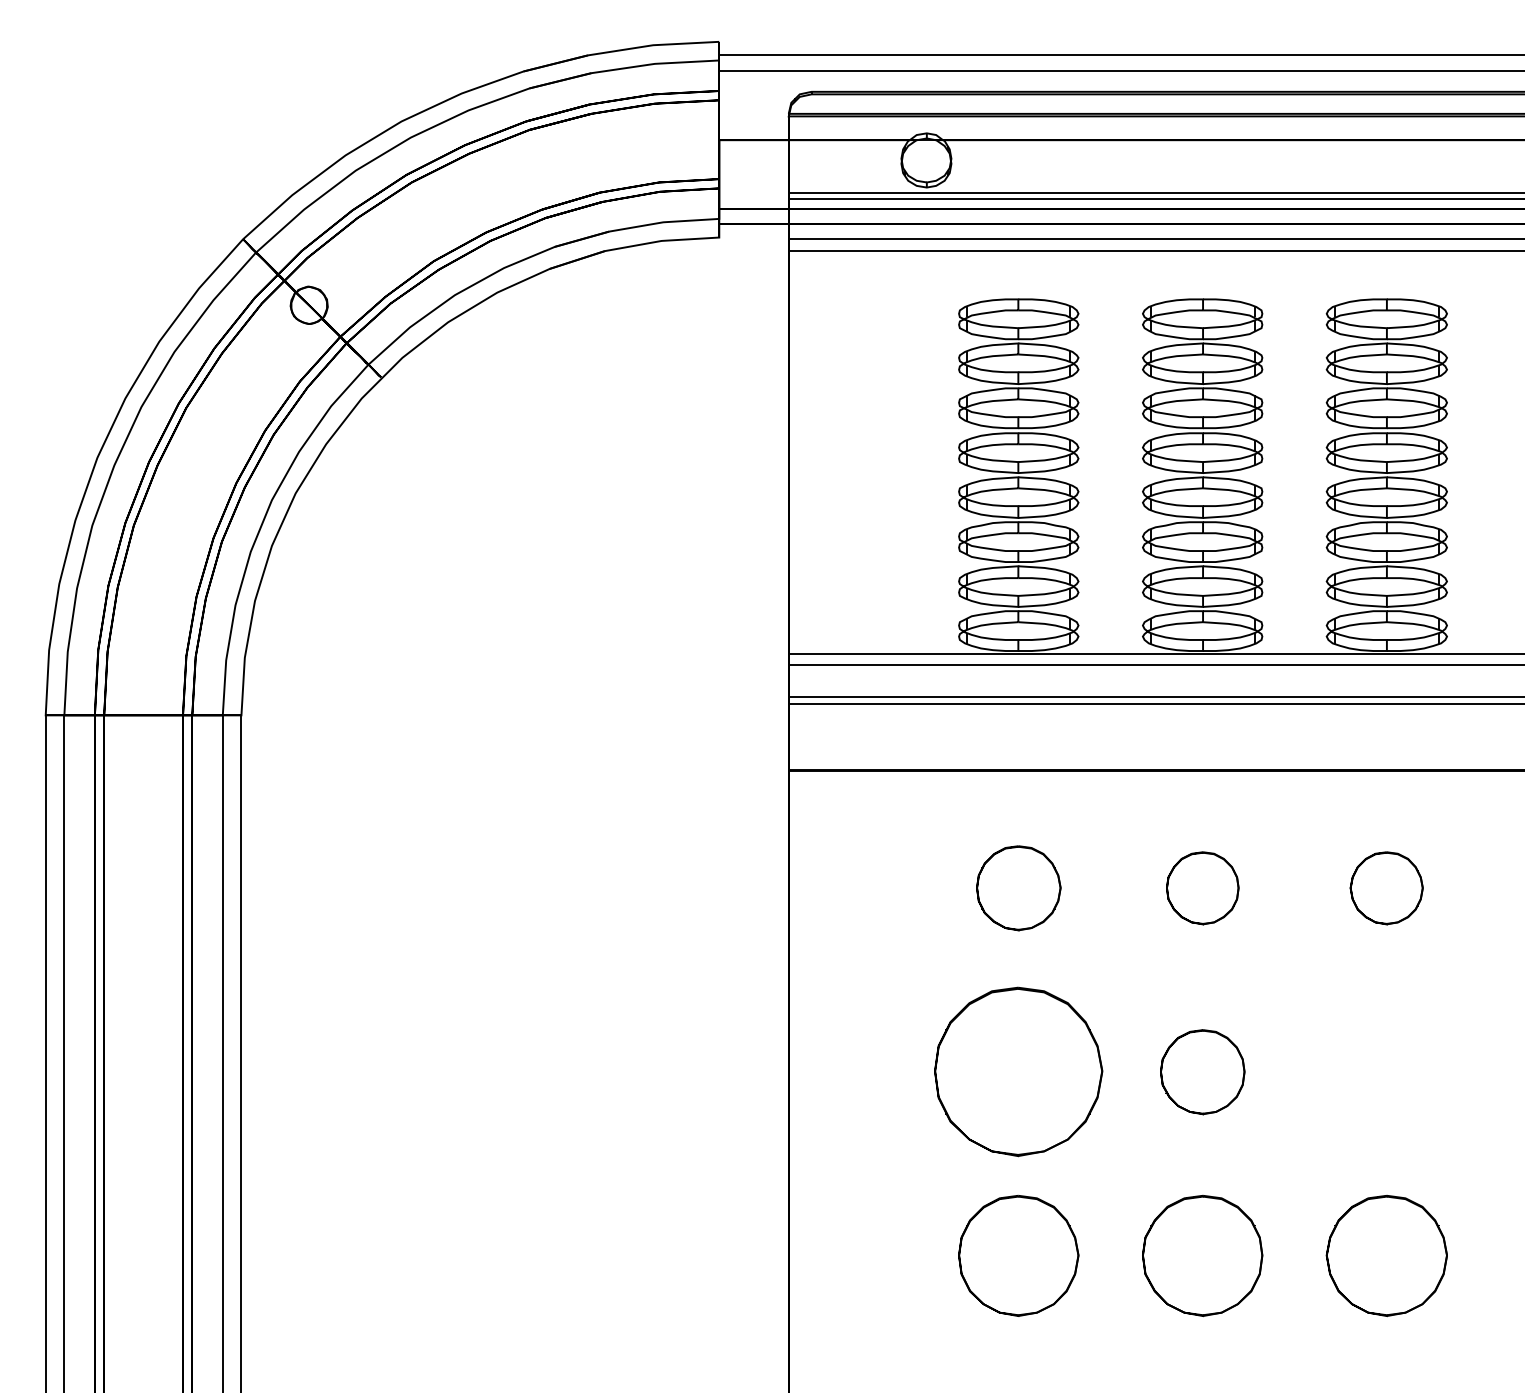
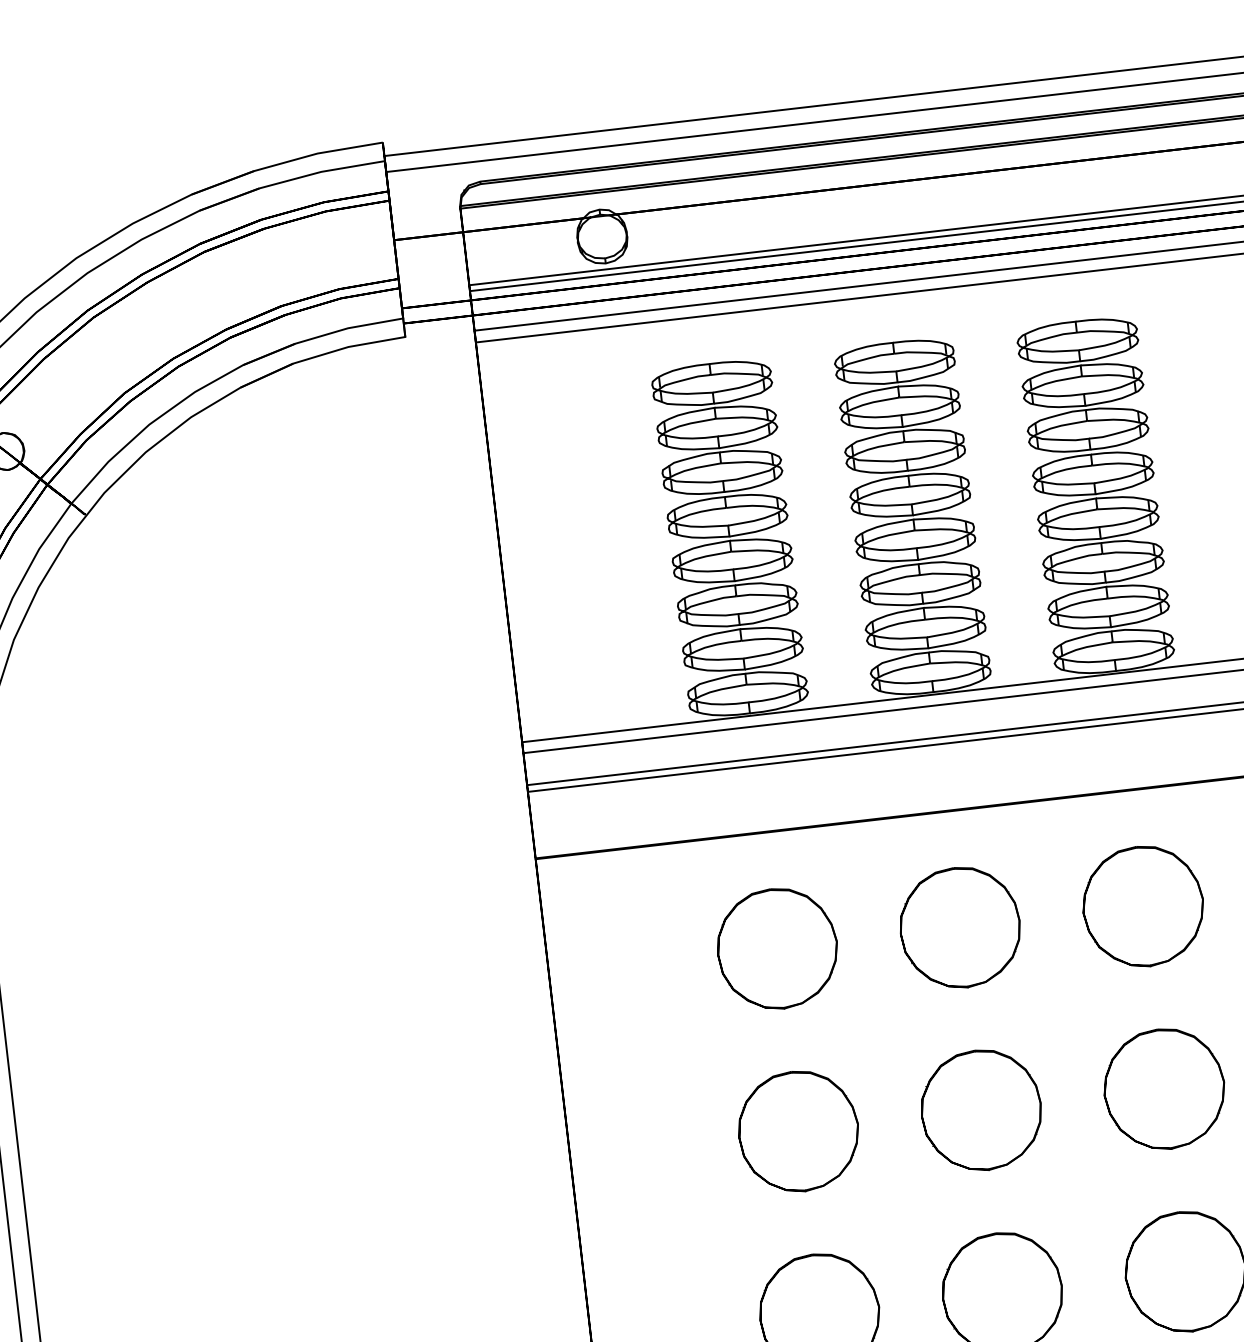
part: (1018, 888) -> (777, 949), size x1.43
part: (1202, 888) -> (960, 928), size x1.67
part: (1386, 888) -> (1142, 906), size x1.67
part: (1018, 1072) -> (798, 1132), size x0.71
part: (1202, 1072) -> (981, 1110), size x1.43
part: (1386, 1072) -> (1164, 1089), added

